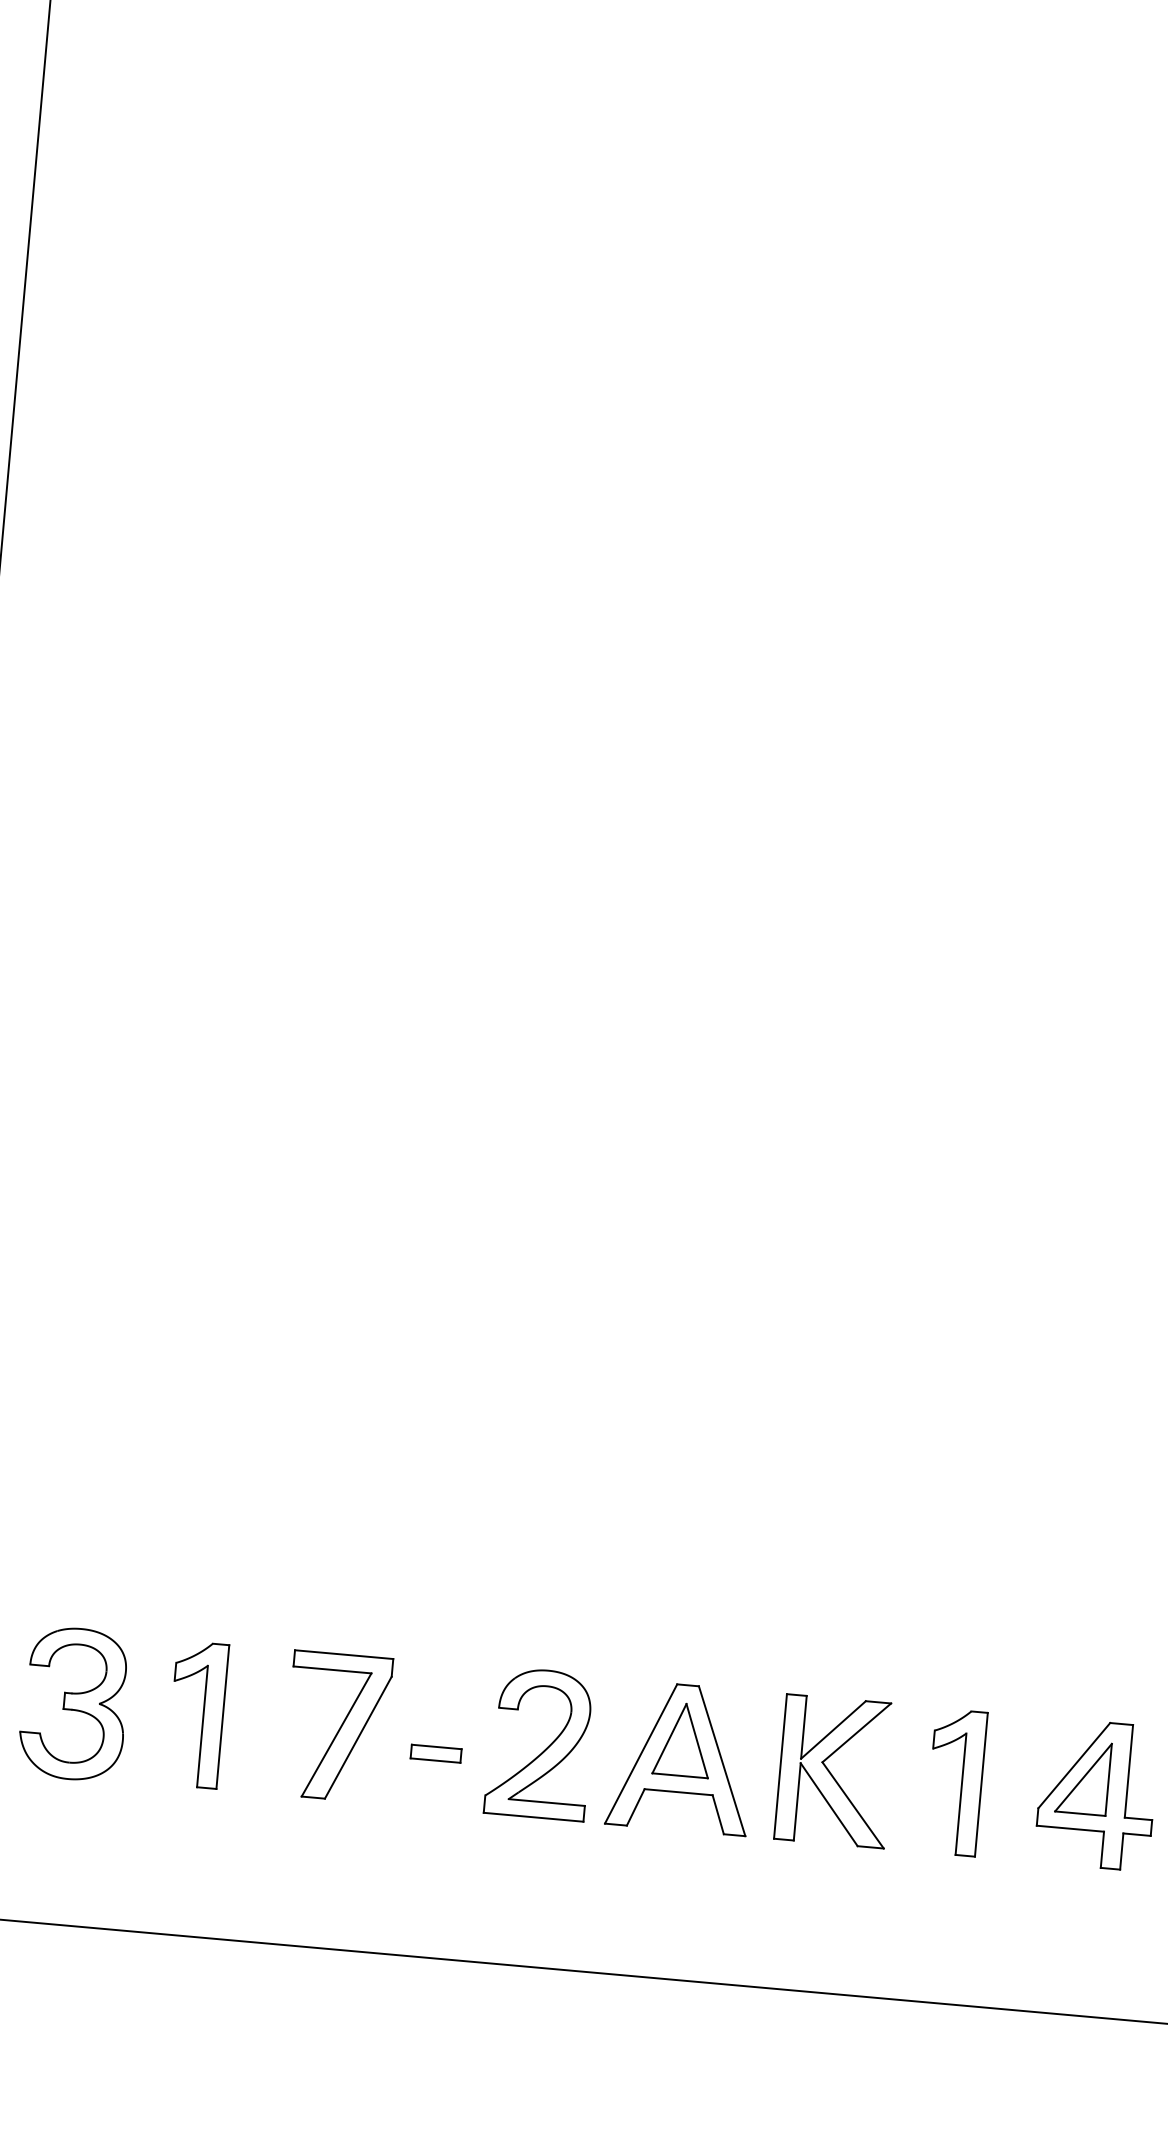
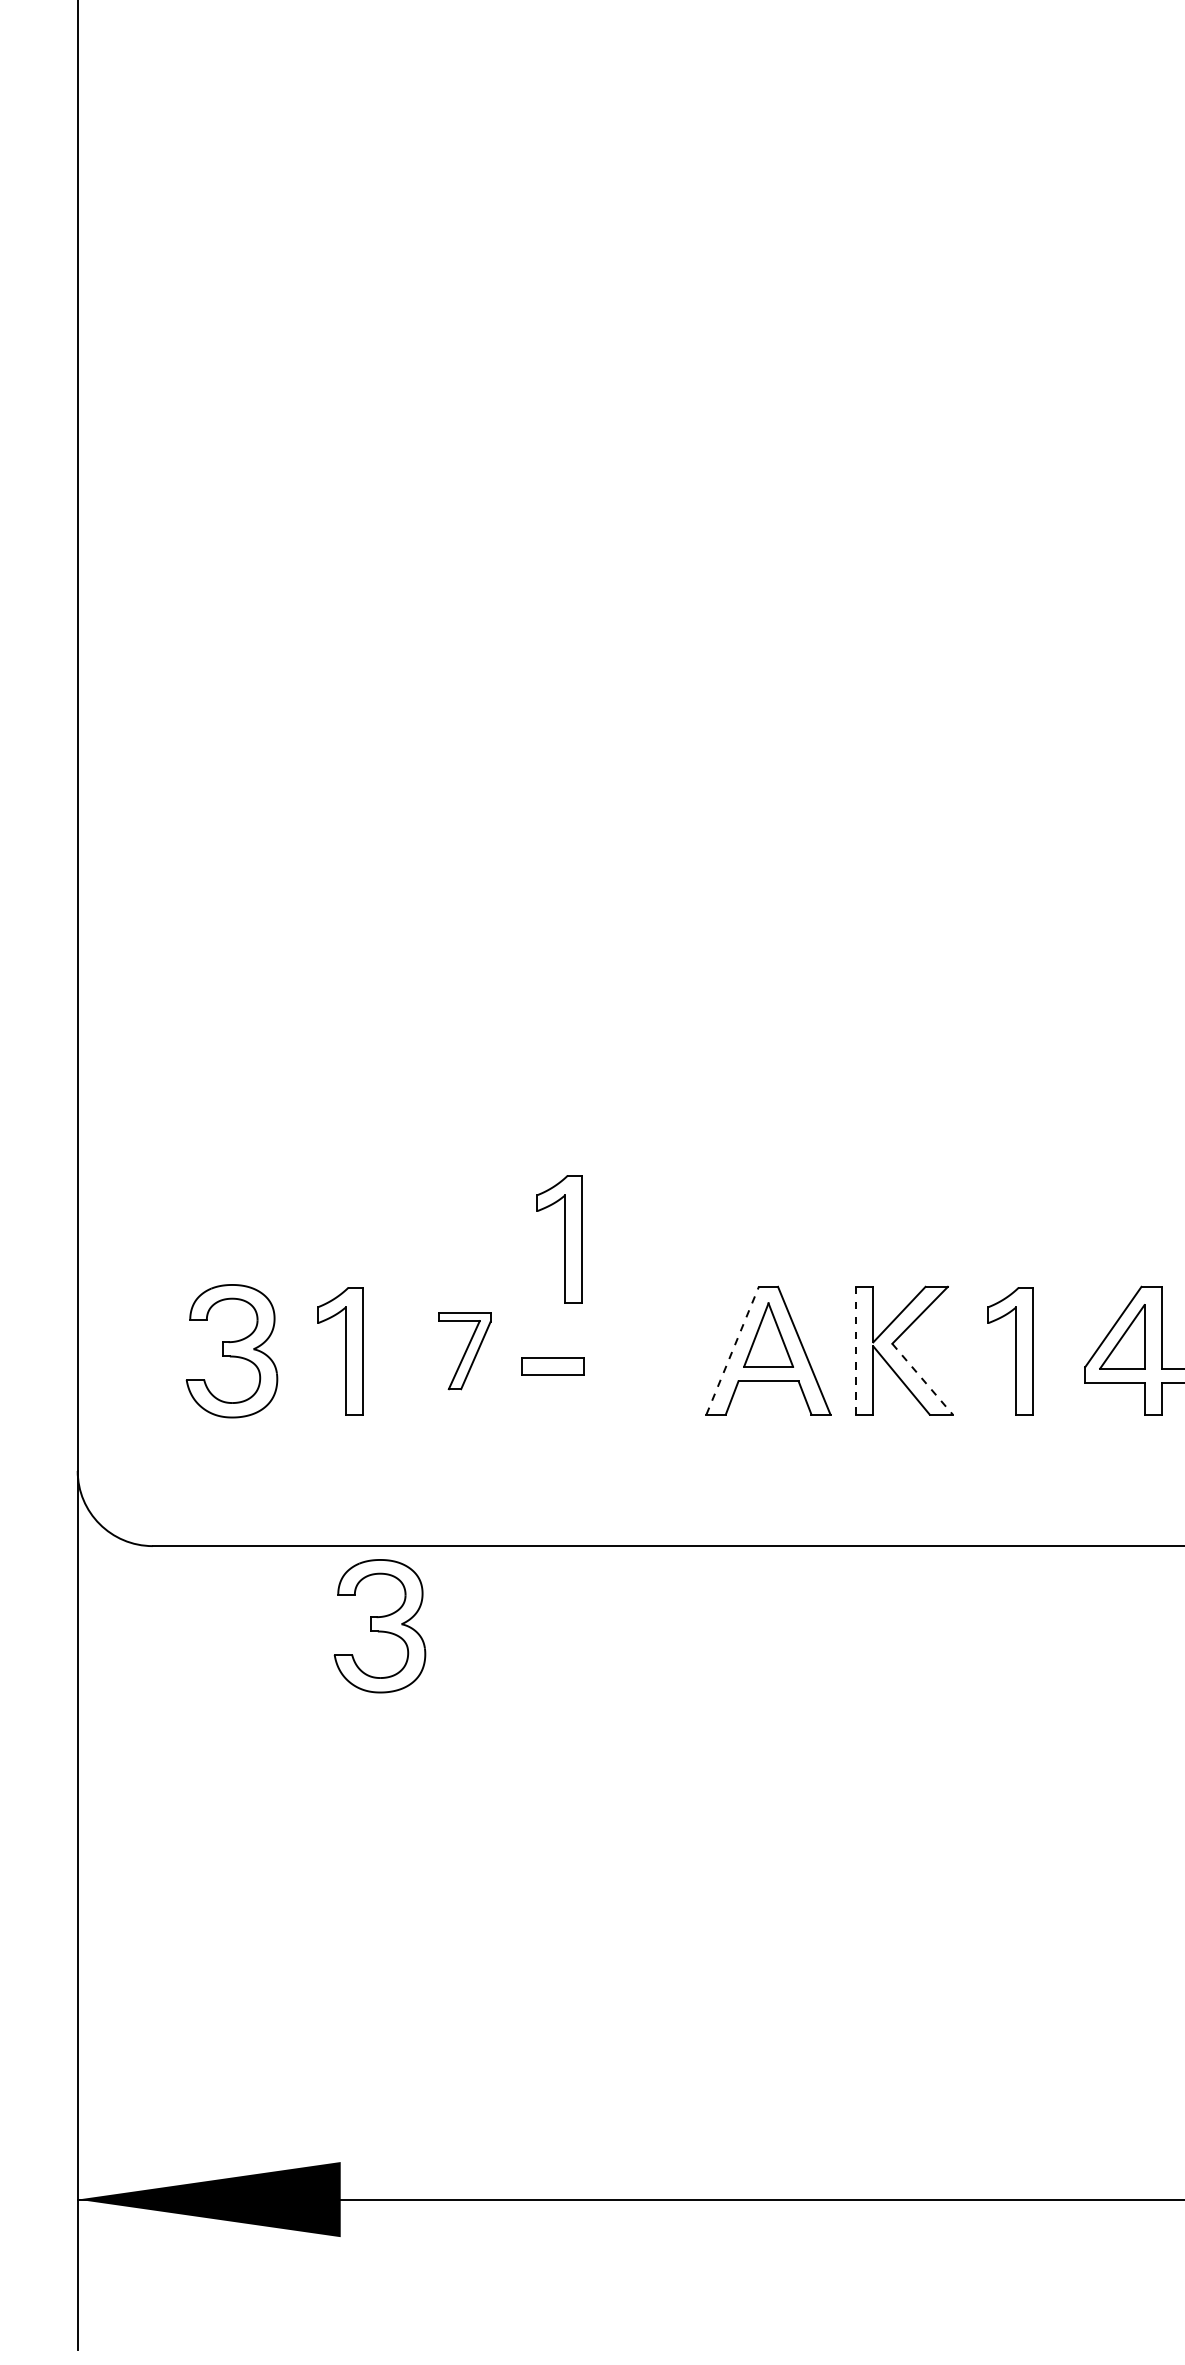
part: (456, 1610) -> (559, 1239), added
part: (337, 1726) -> (464, 1350), size x0.6
part: (544, 1749) -> (647, 1354), removed
part: (435, 1753) -> (552, 1366), size x1.4
line: (640, 1753) -> (732, 1350), solid -> dashed
line: (780, 1766) -> (855, 1350), solid -> dashed
line: (853, 1805) -> (922, 1379), solid -> dashed
part: (213, 2030) -> (379, 1626), added

